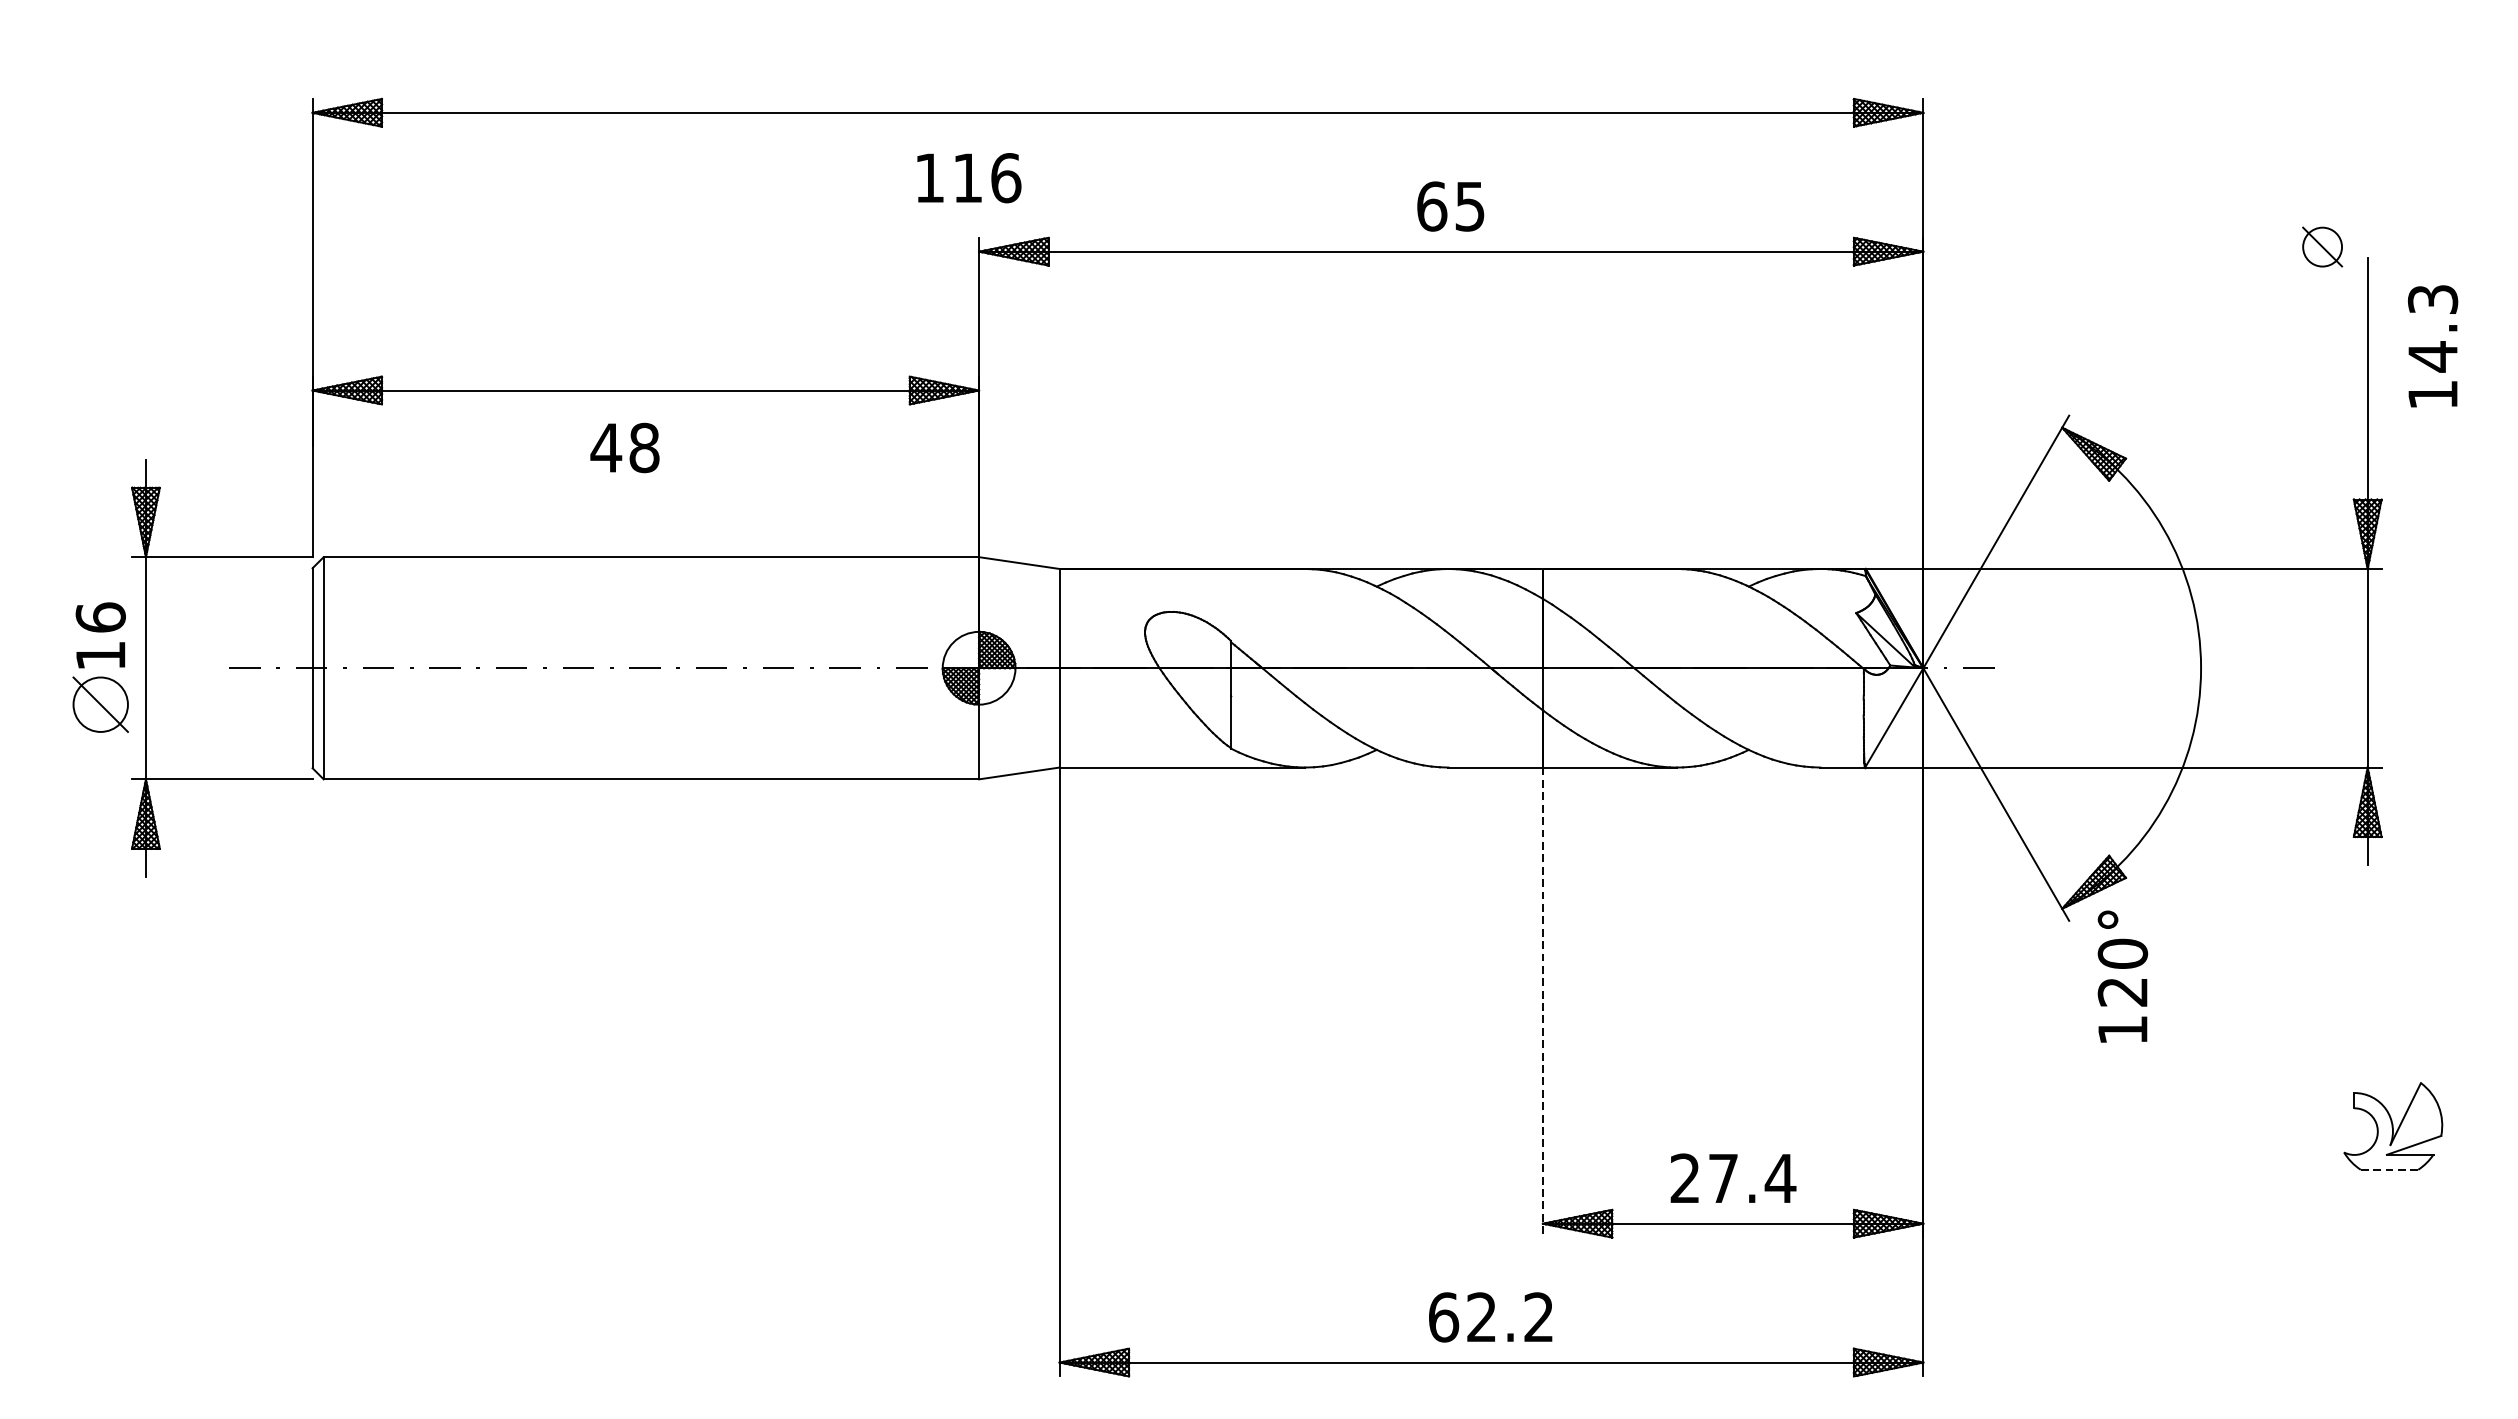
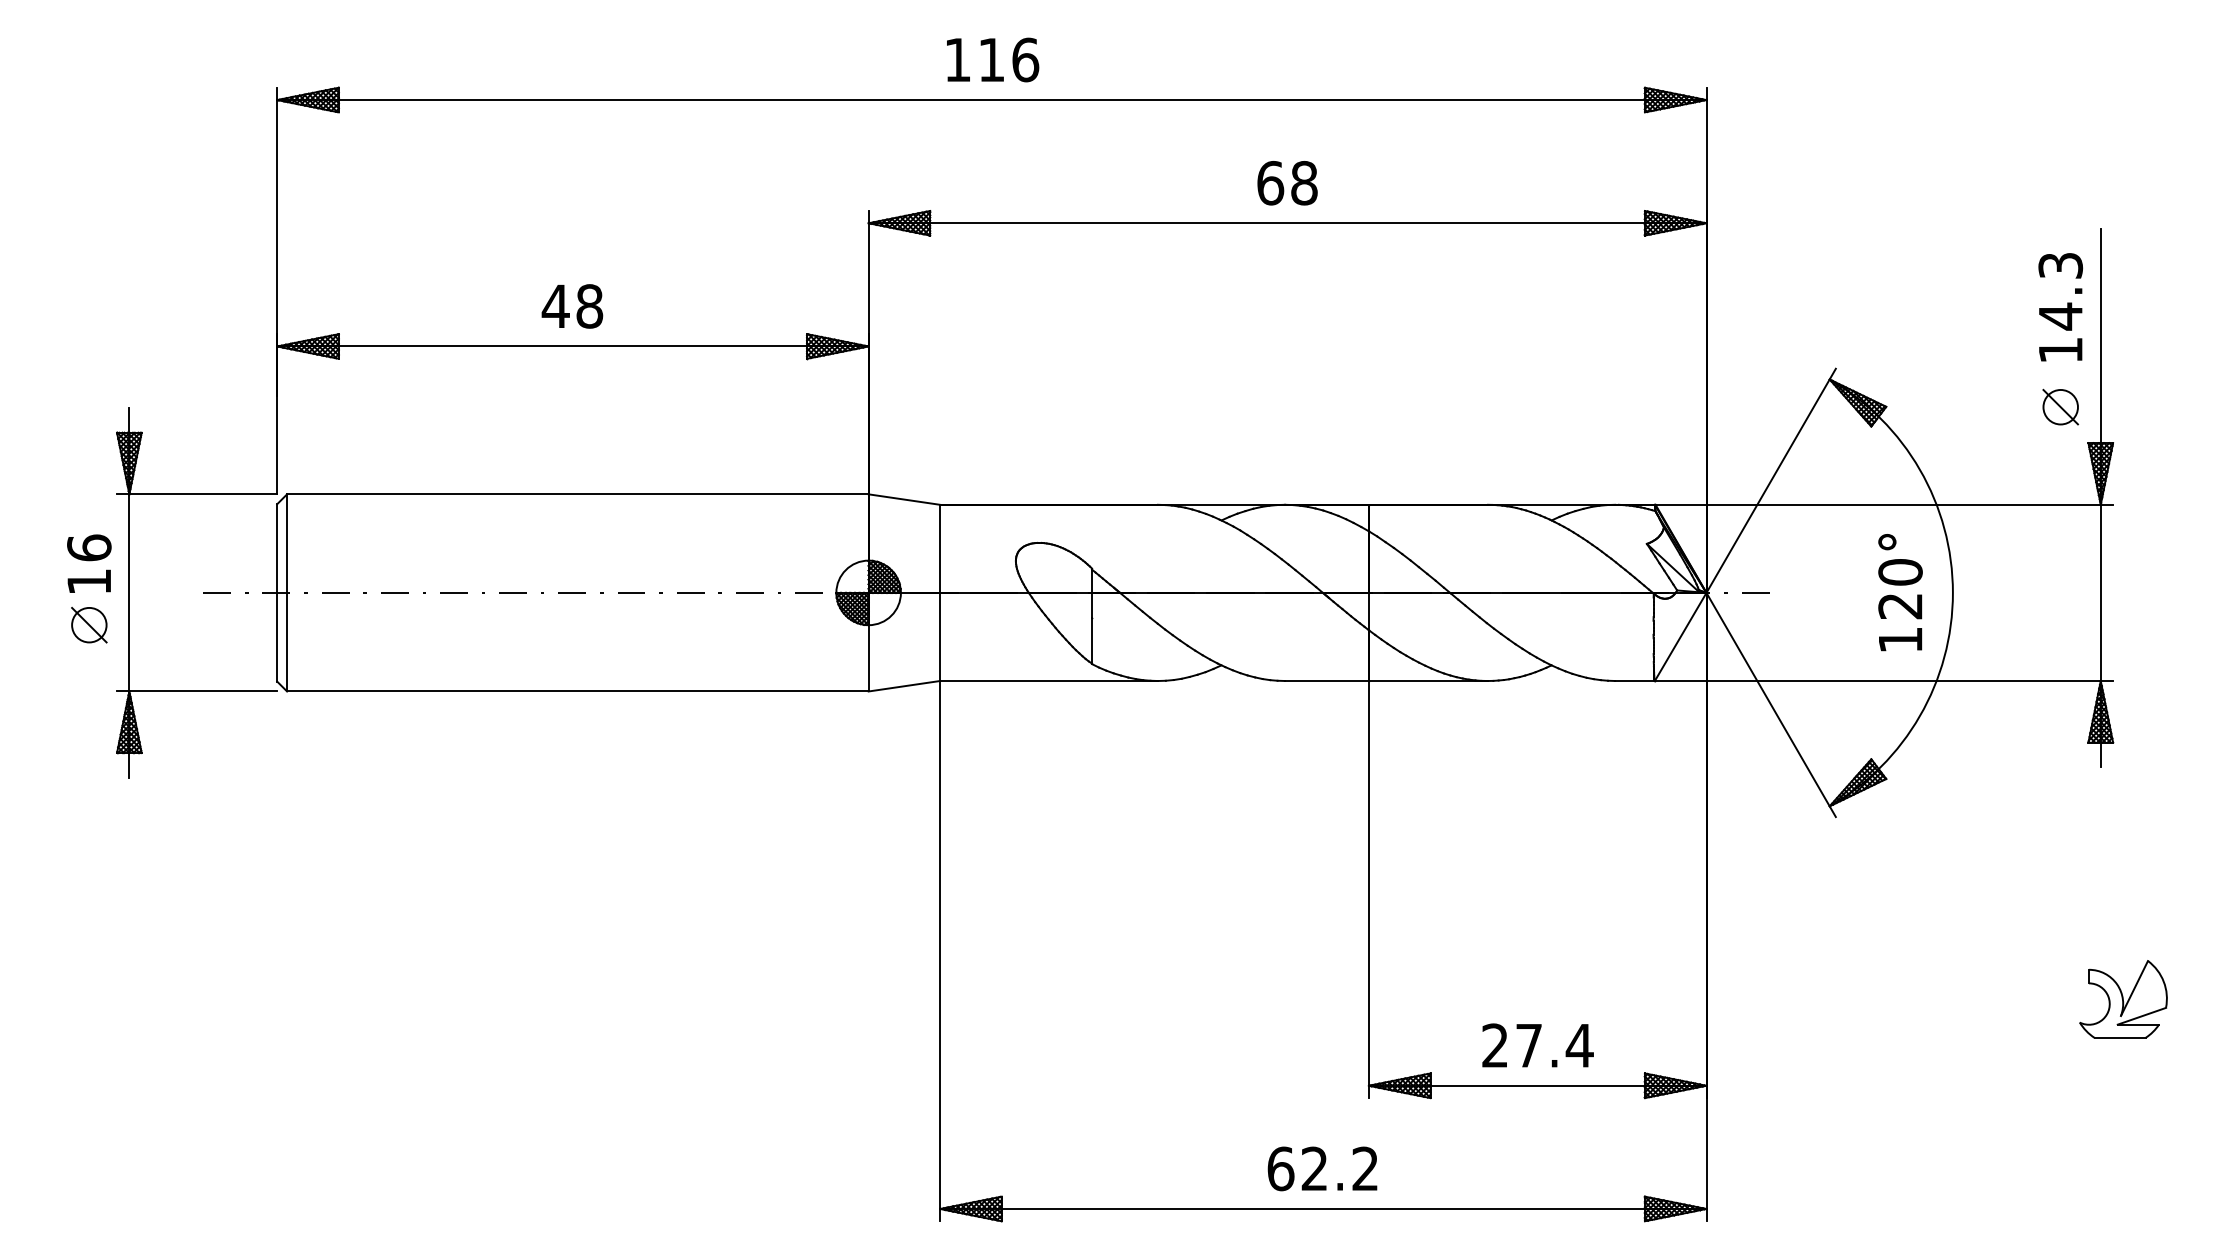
text: (969, 177) -> (993, 59), moved
text: (1470, 206) -> (1304, 183), 65 -> 68
part: (2322, 246) -> (2060, 406), moved
text: (2432, 346) -> (2060, 307), moved
text: (625, 448) -> (572, 306), moved
part: (101, 703) -> (89, 624), size x0.71
text: (2122, 976) -> (1900, 592), moved
line: (1542, 1002) -> (1368, 889), dashed -> solid
line: (2389, 1169) -> (2120, 1037), dashed -> solid

